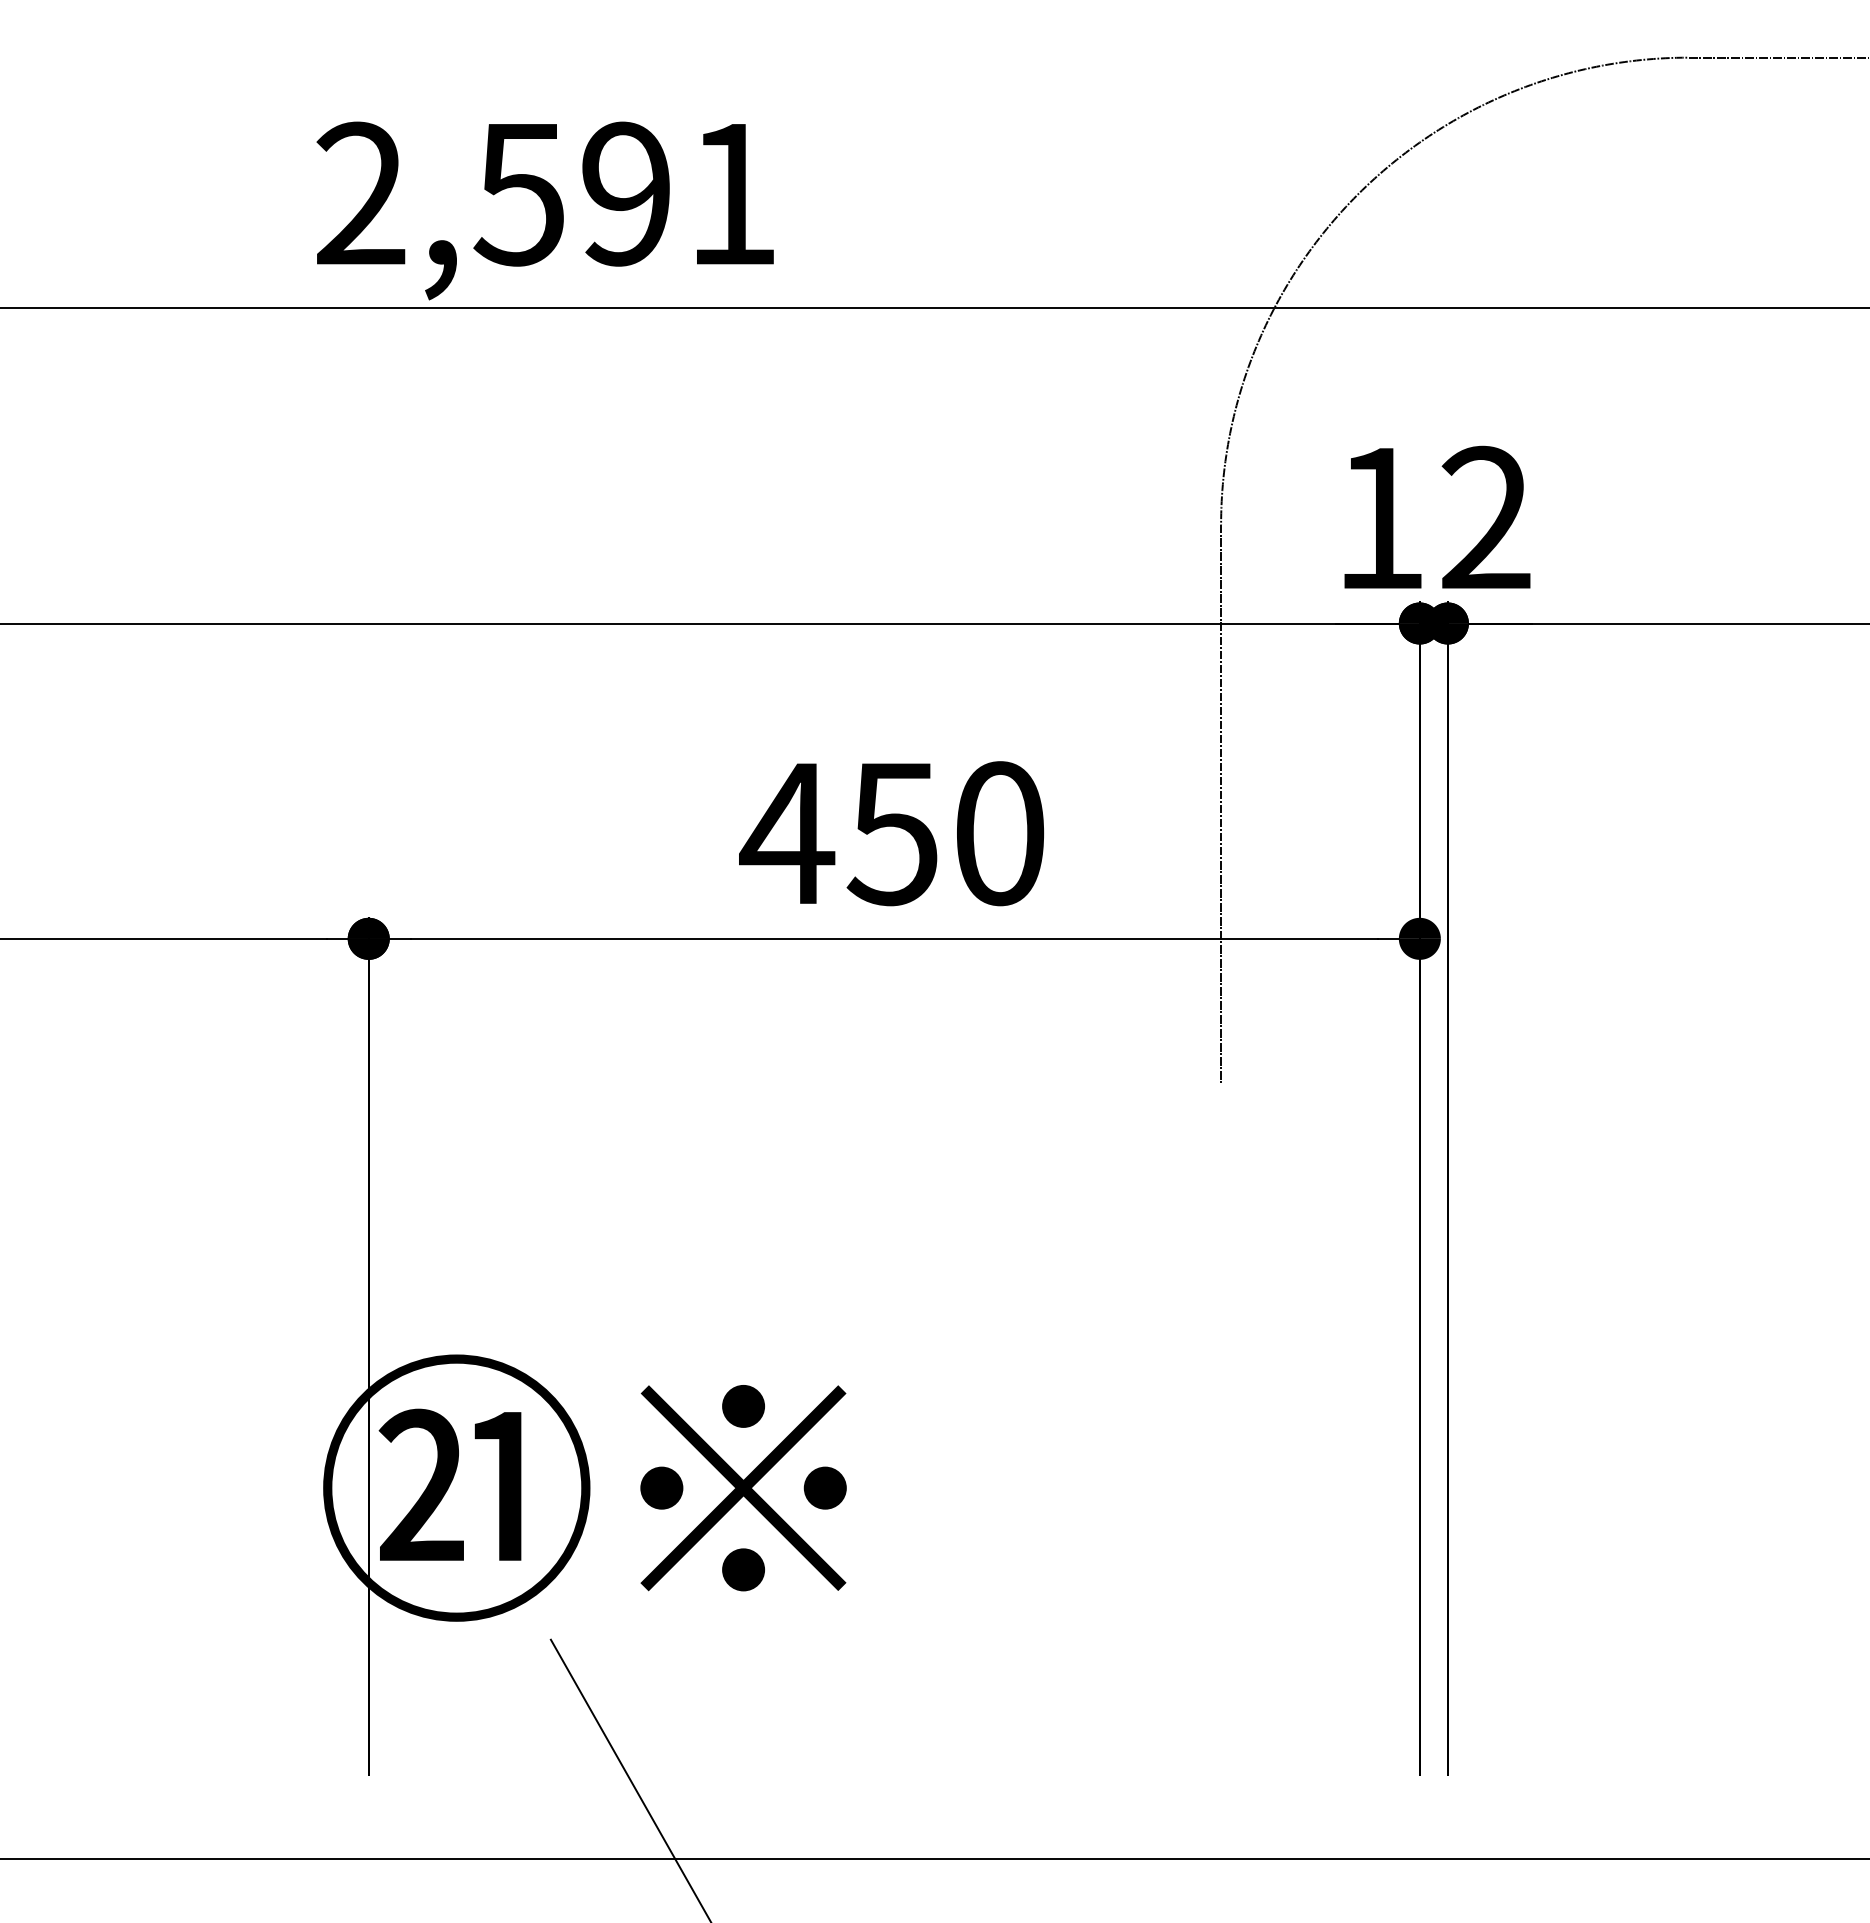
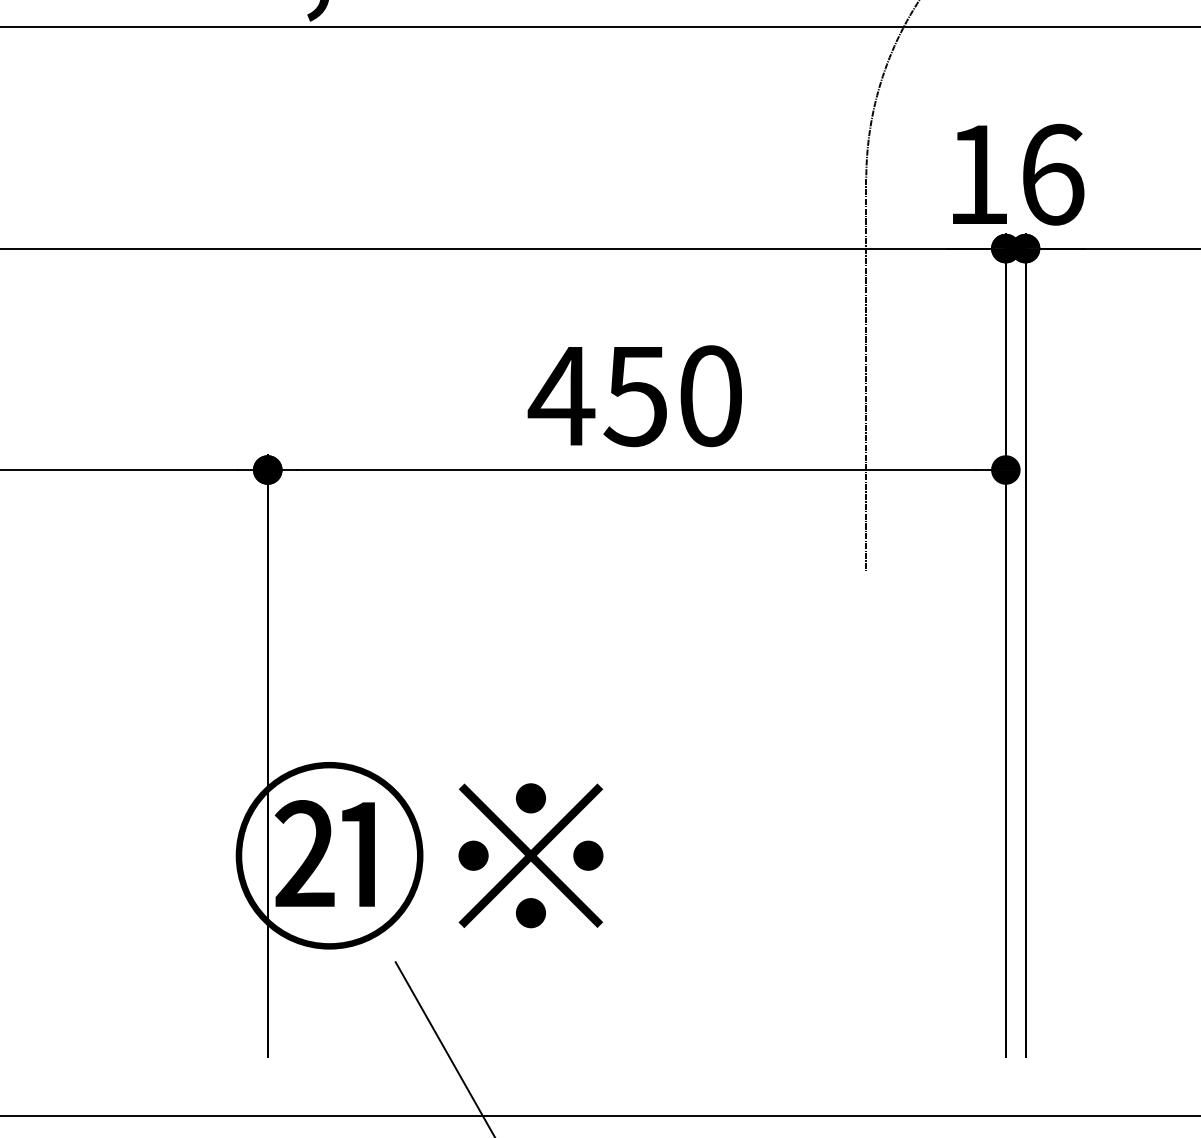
text: (1486, 517) -> (1052, 174), 12 -> 16

